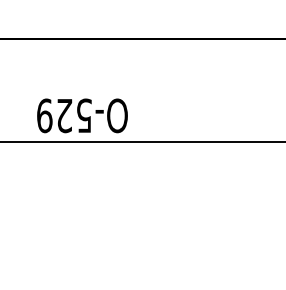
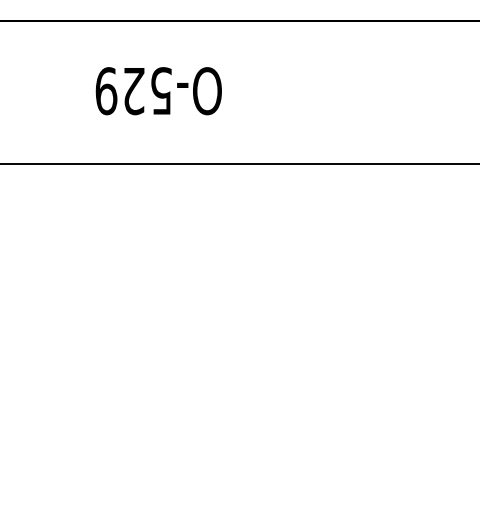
text: (82, 116) -> (158, 91), moved

